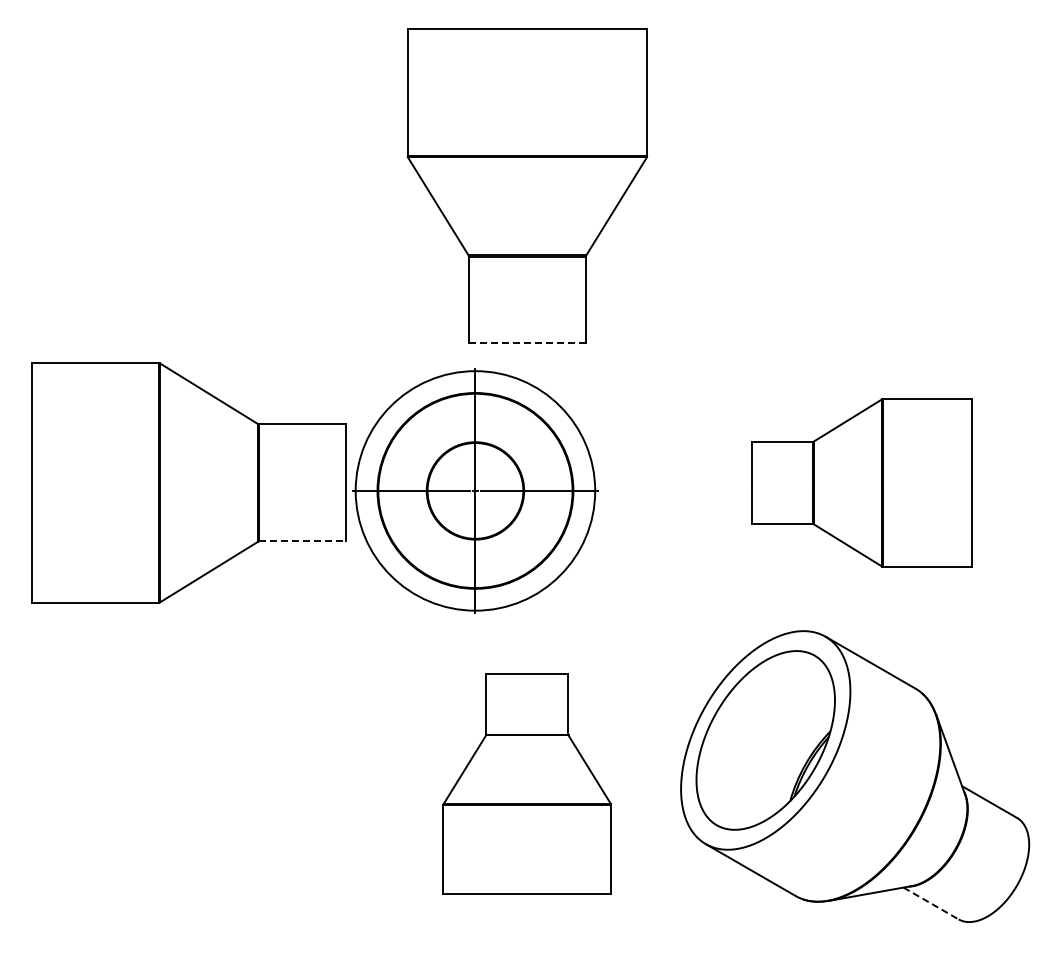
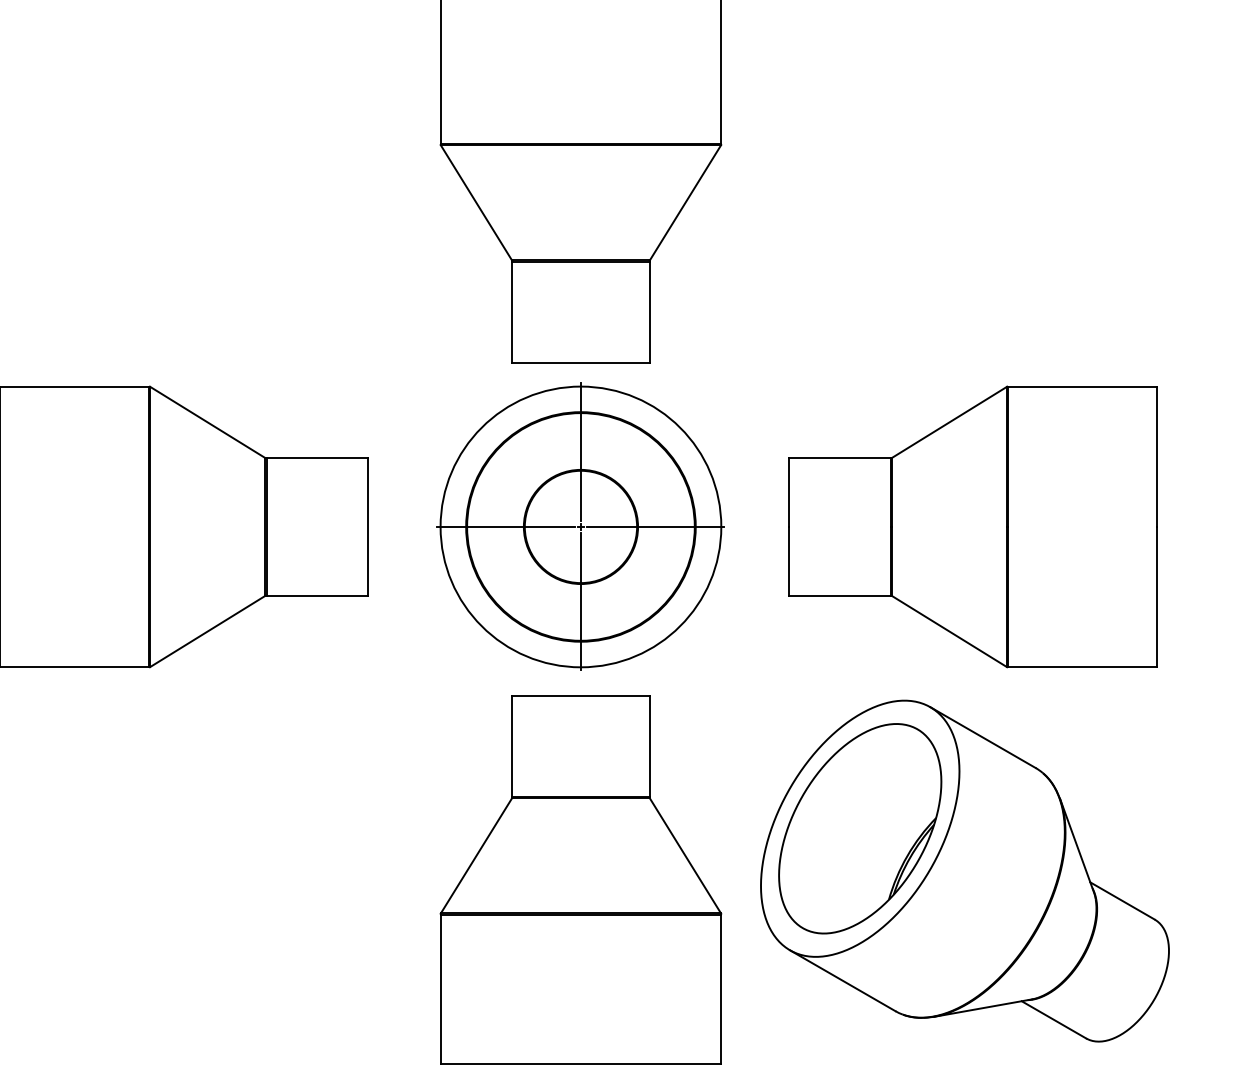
line: (527, 343) -> (581, 363), dashed -> solid
part: (861, 482) -> (972, 526), size x1.43
part: (475, 490) -> (581, 526), moved
line: (303, 541) -> (318, 595), dashed -> solid
part: (526, 783) -> (579, 879), size x1.43
line: (931, 903) -> (1054, 1019), dashed -> solid

